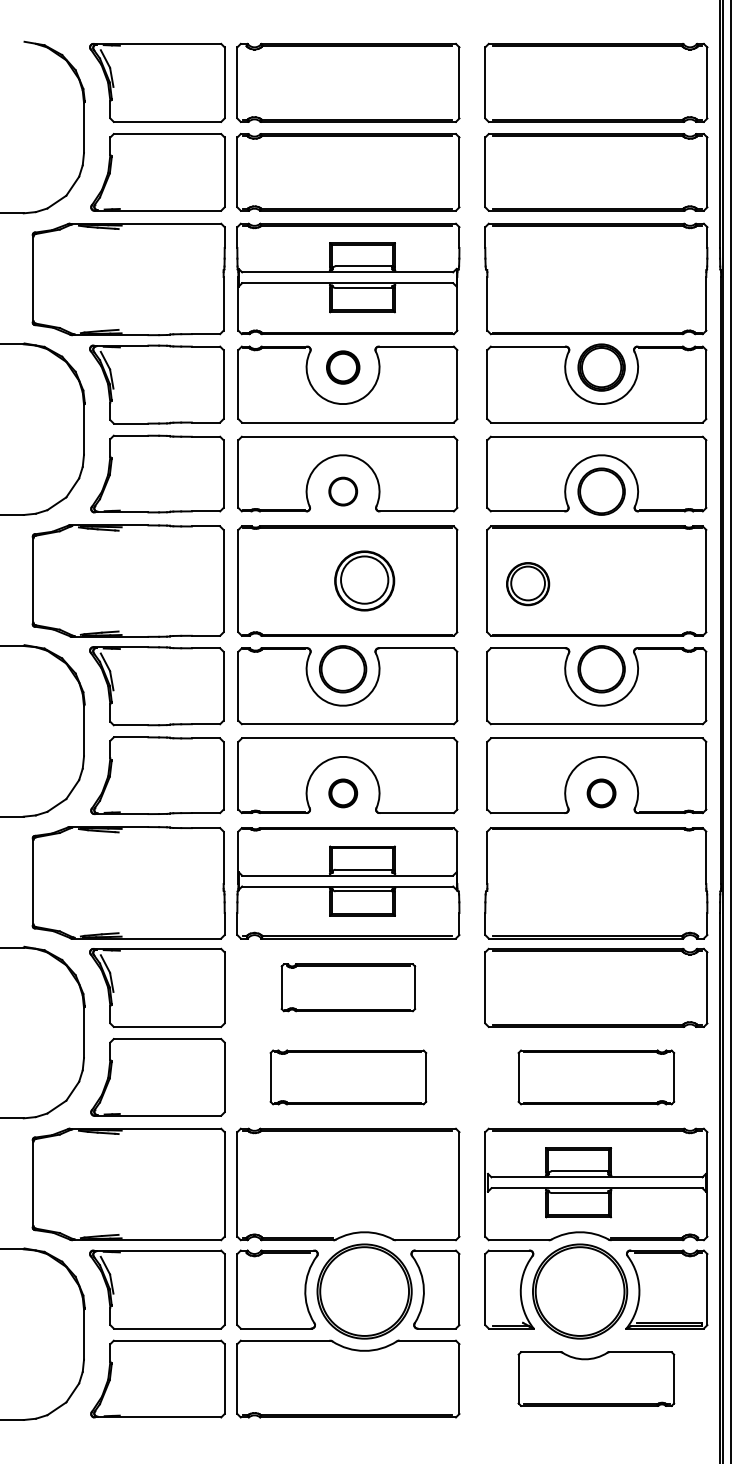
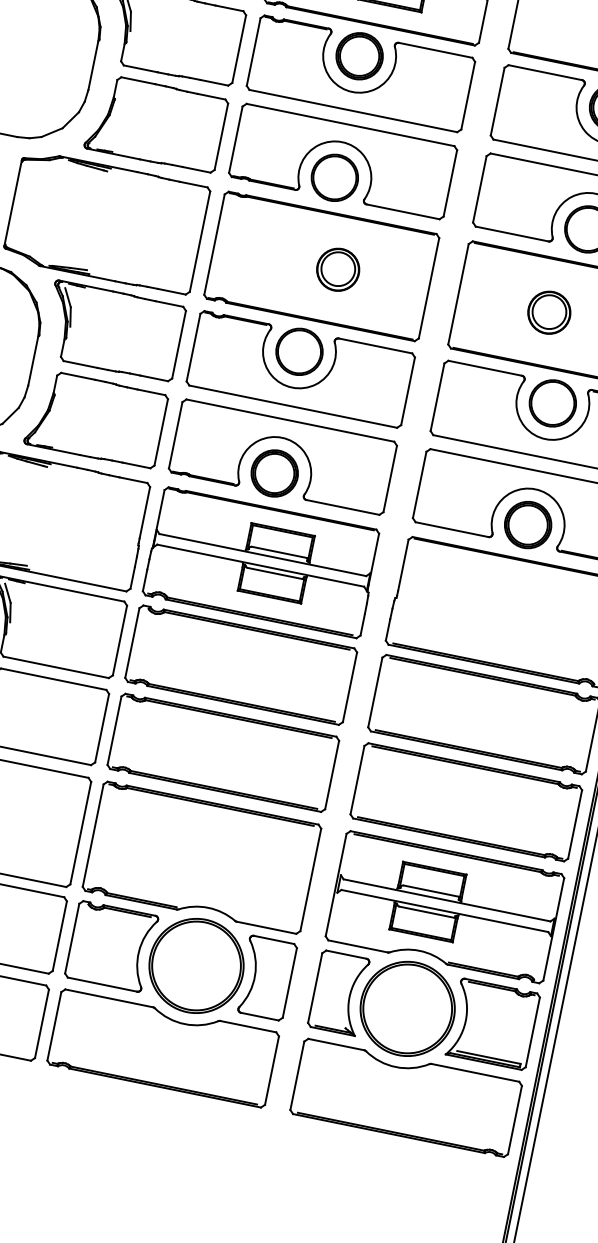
part: (343, 367) -> (360, 56), size x1.43
part: (343, 491) -> (335, 177), size x1.67
part: (364, 581) -> (337, 270), size x0.71
part: (528, 584) -> (549, 313), moved
part: (343, 793) -> (275, 473), size x1.67
part: (601, 793) -> (527, 525), size x1.67
part: (348, 987) -> (241, 664), size x1.67
part: (348, 1077) -> (223, 752), size x1.43
part: (596, 1077) -> (466, 802), size x1.43
part: (596, 1378) -> (406, 1097), size x1.43

